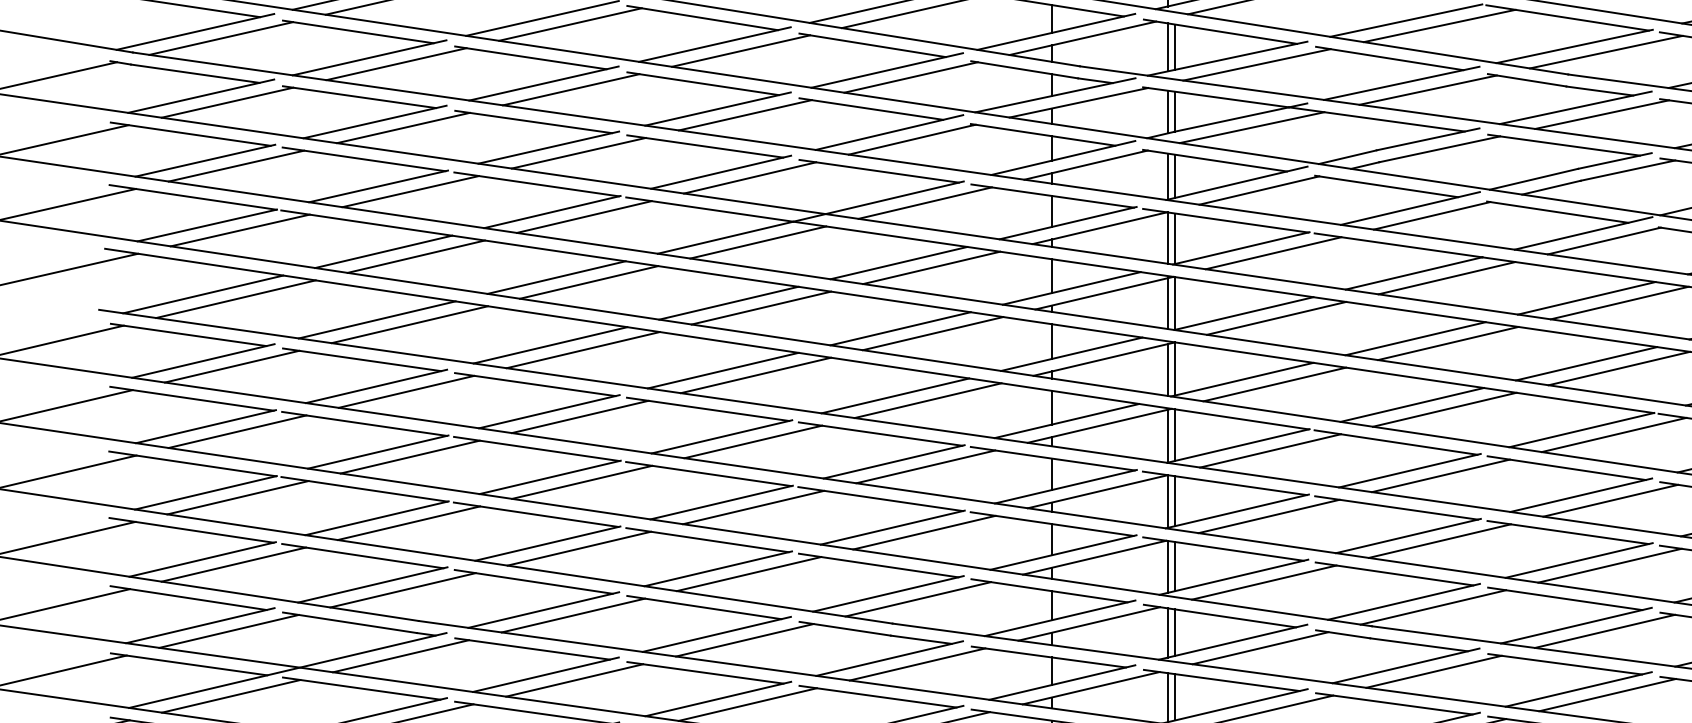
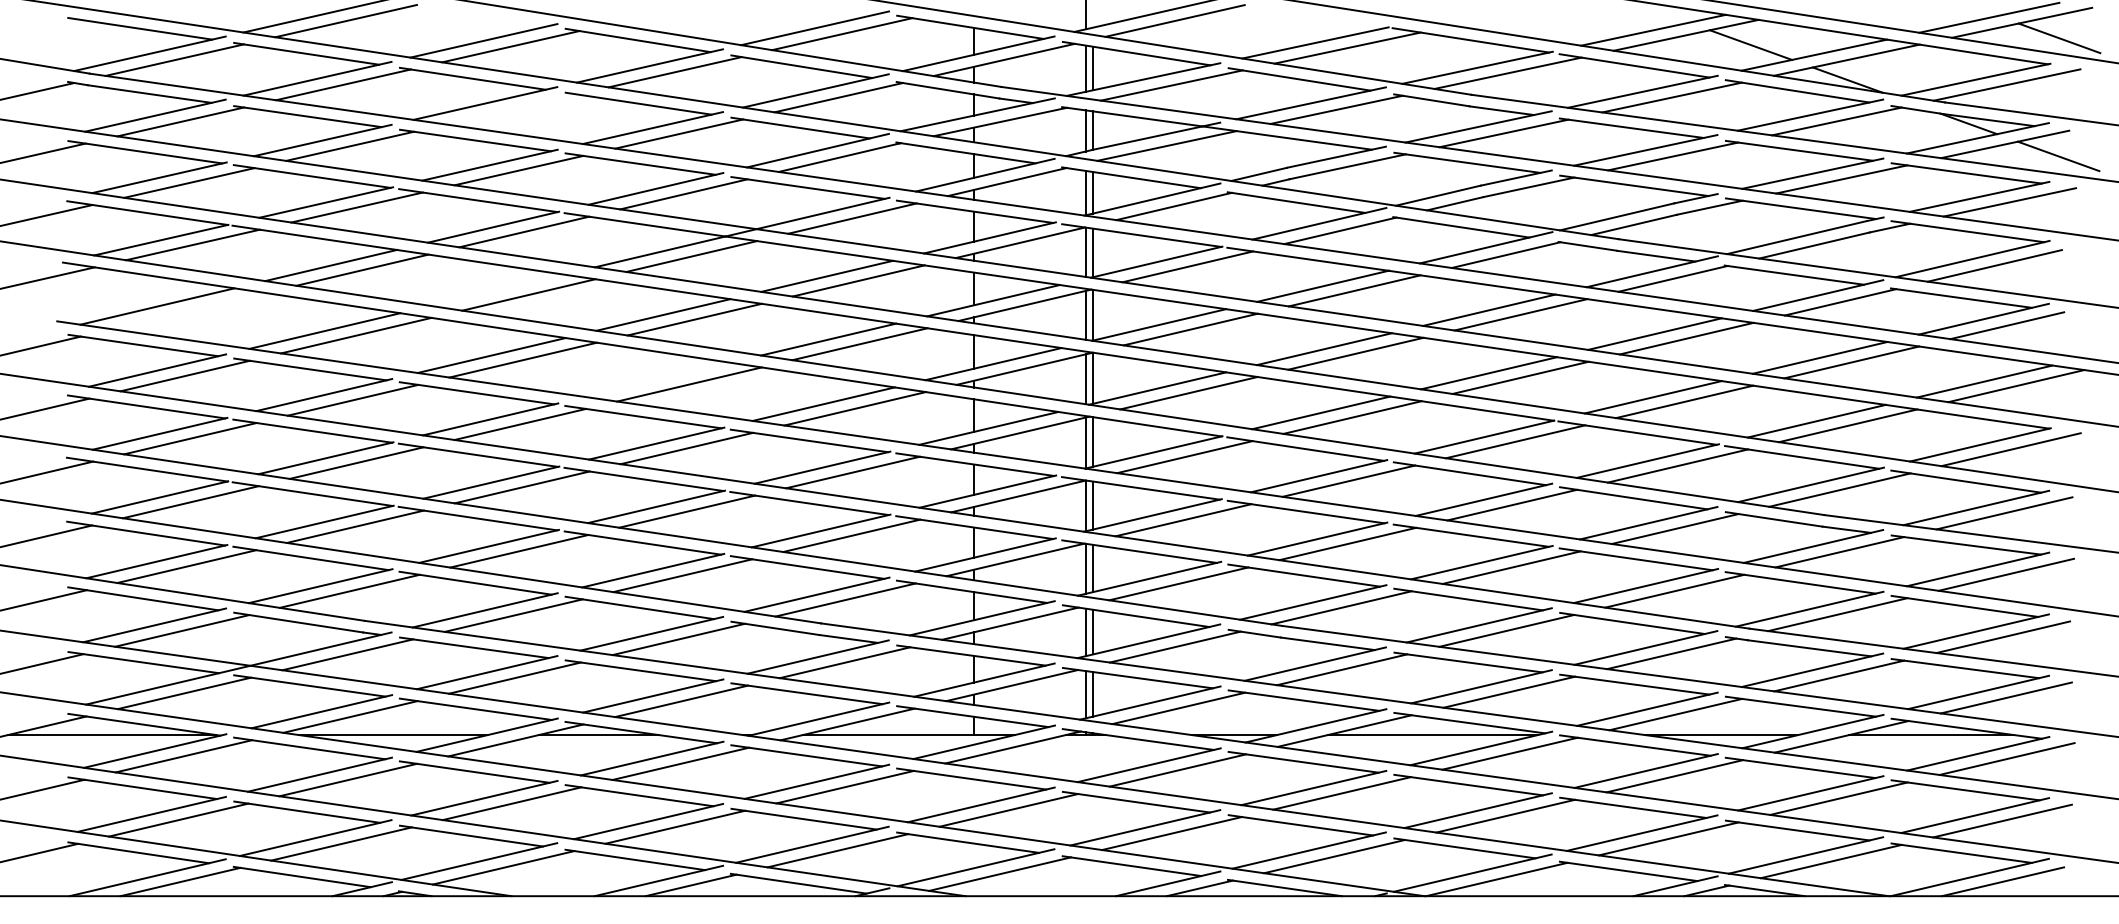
line: (571, 89) -> (511, 109), removed
line: (556, 277) -> (497, 290), removed
line: (235, 299) -> (188, 311), removed
line: (722, 370) -> (657, 379), removed

